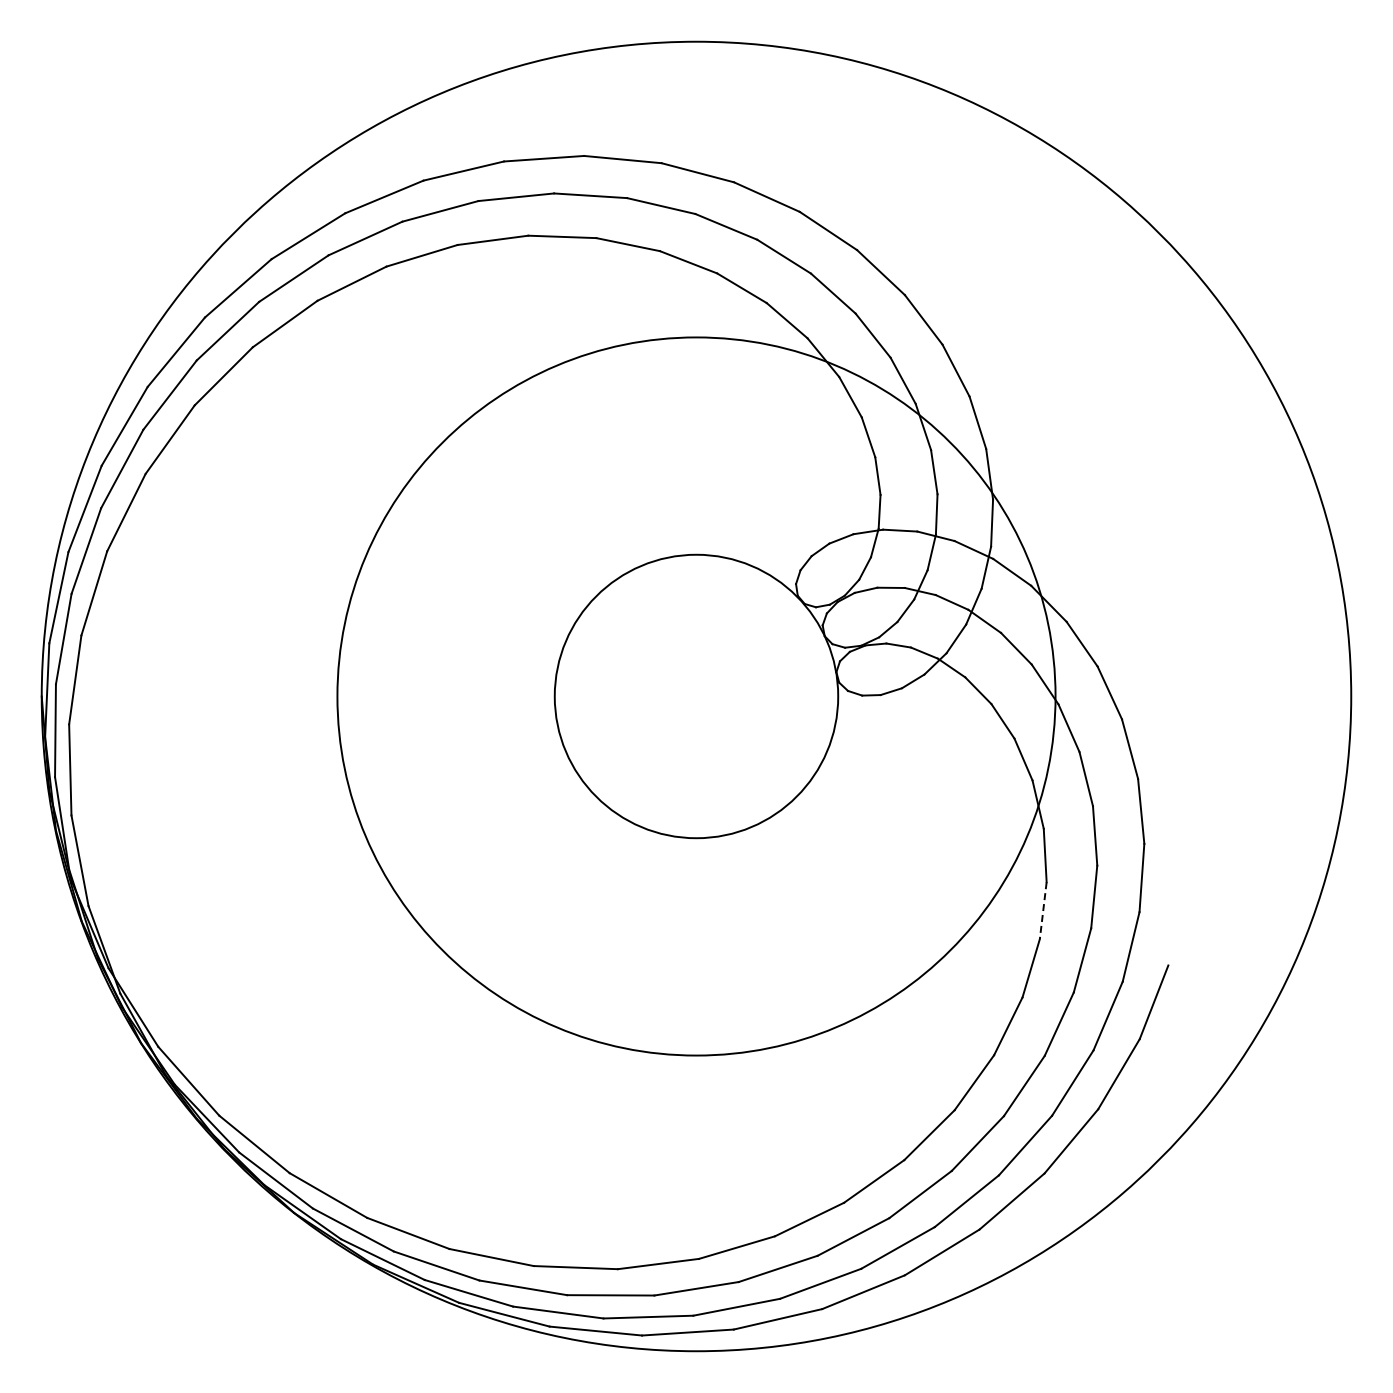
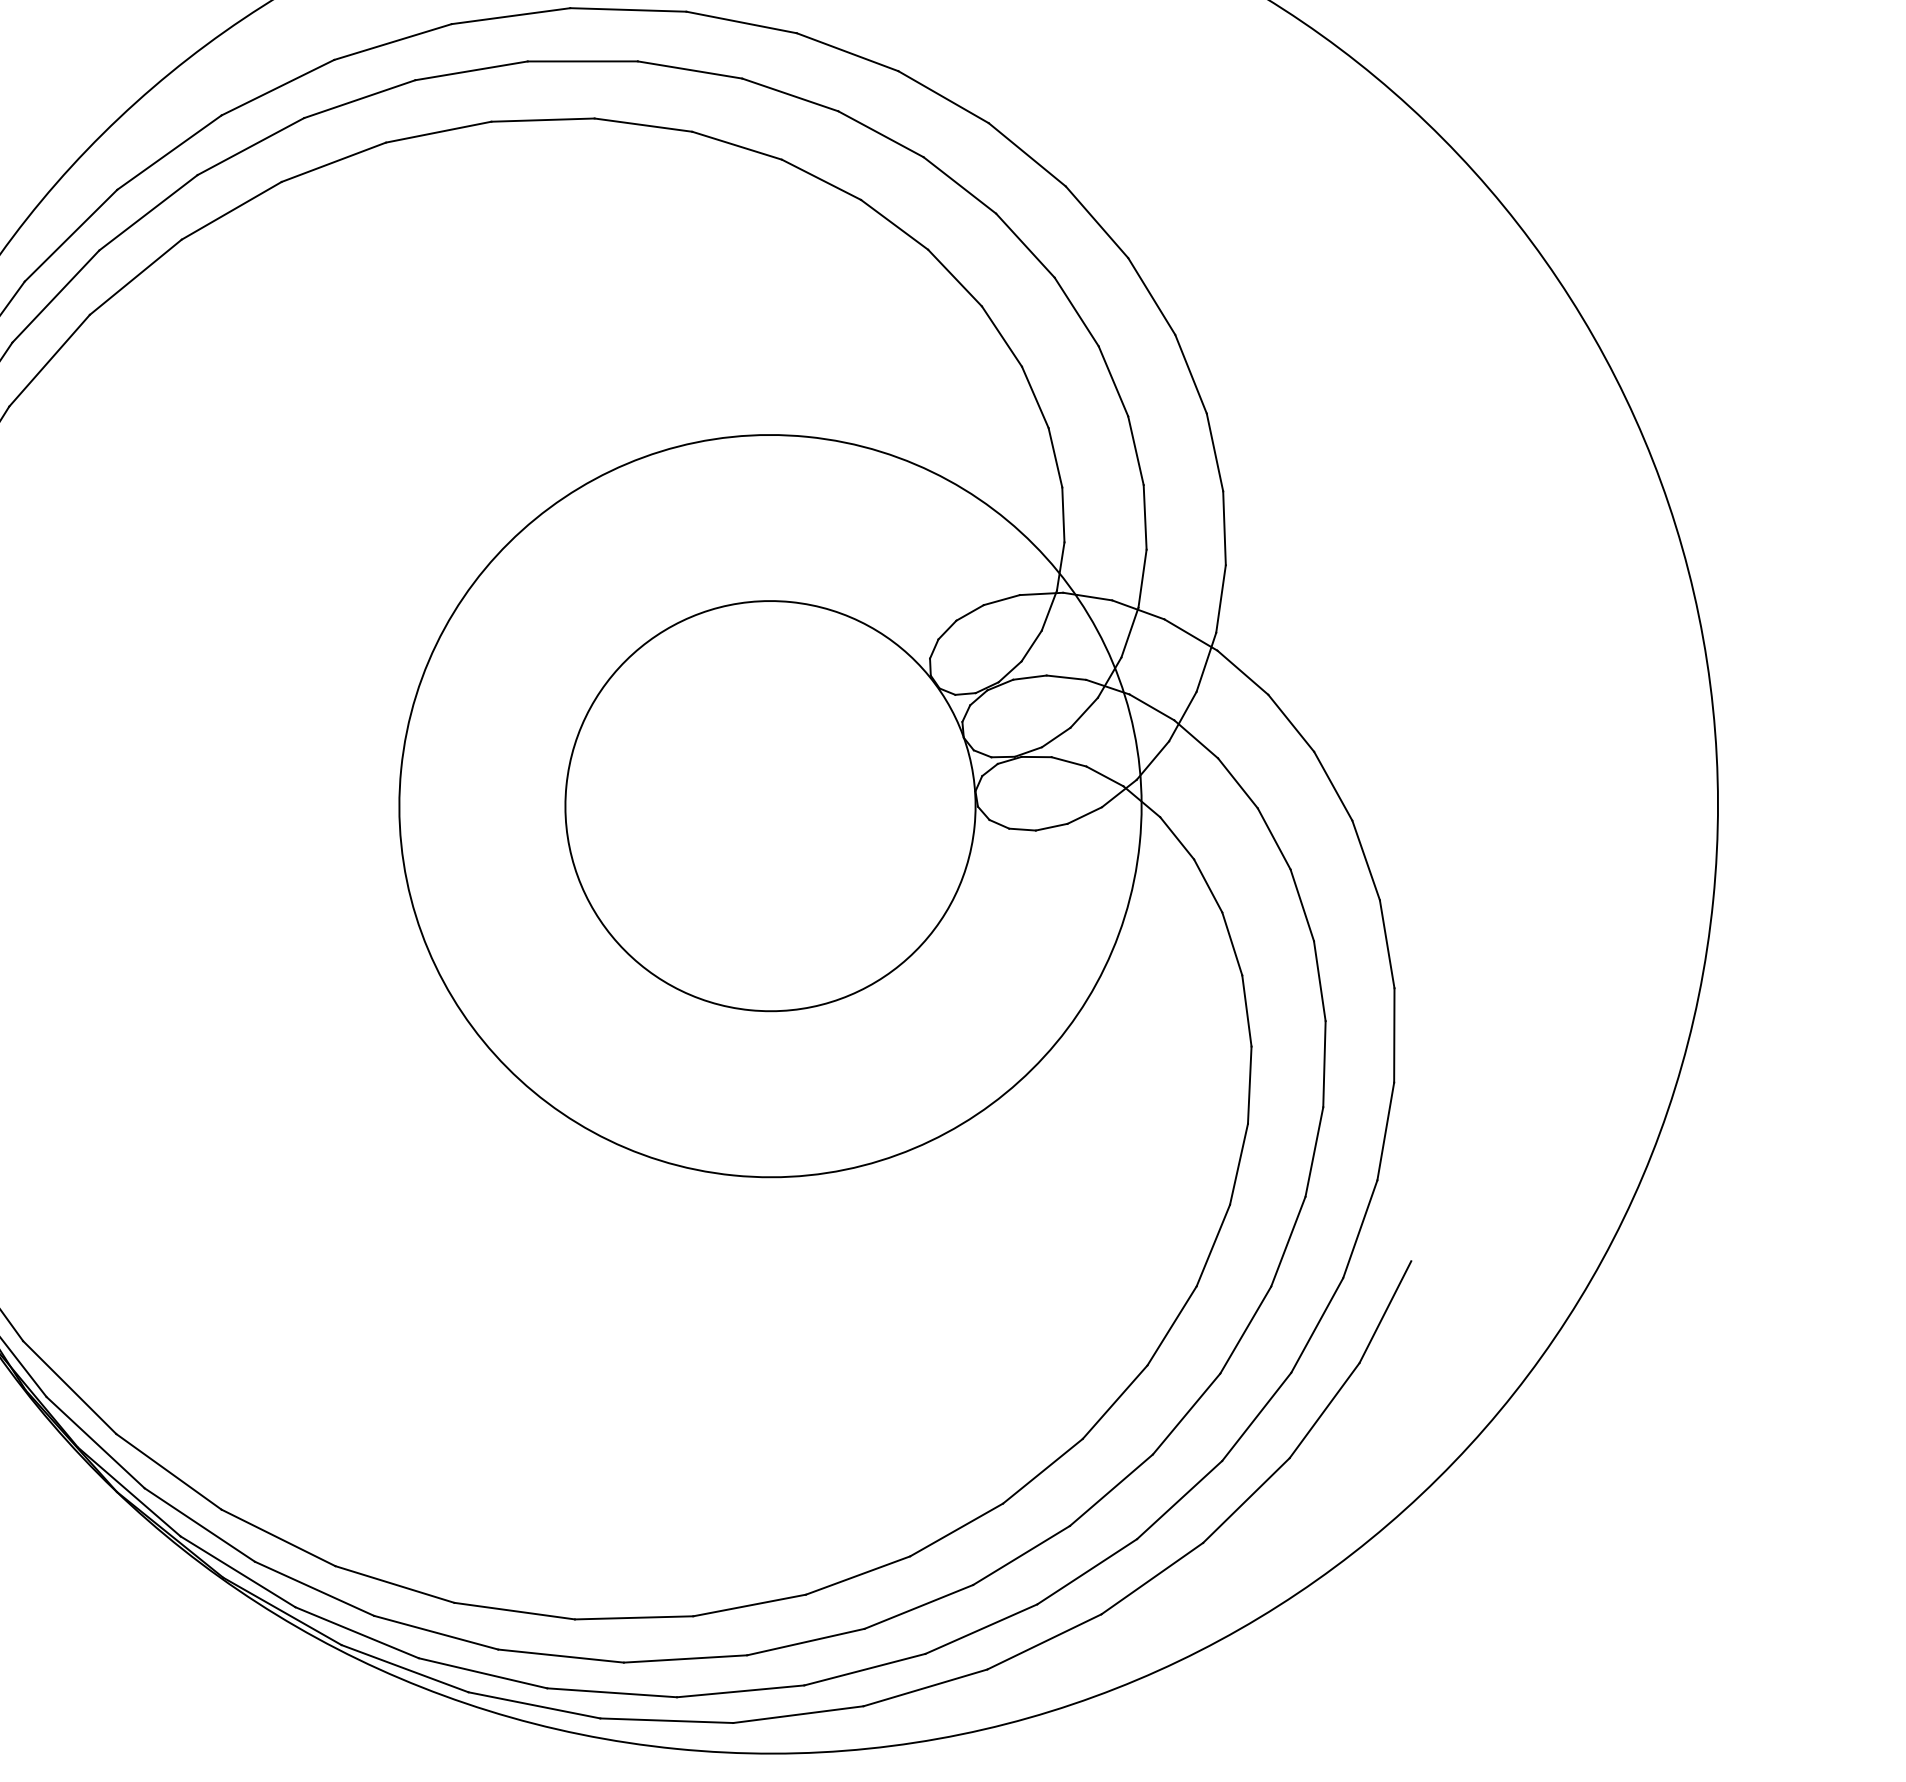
circle: (696, 696) -> (770, 806), size x0.71
line: (1043, 910) -> (1239, 1164), dashed -> solid

